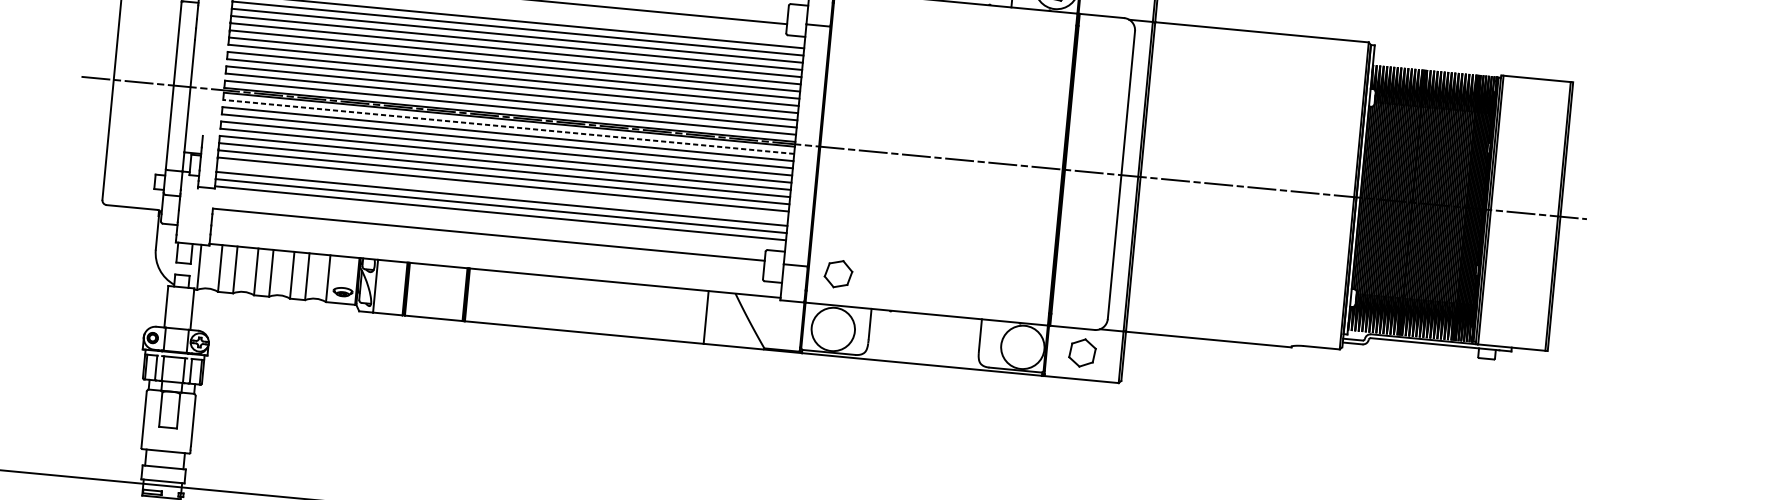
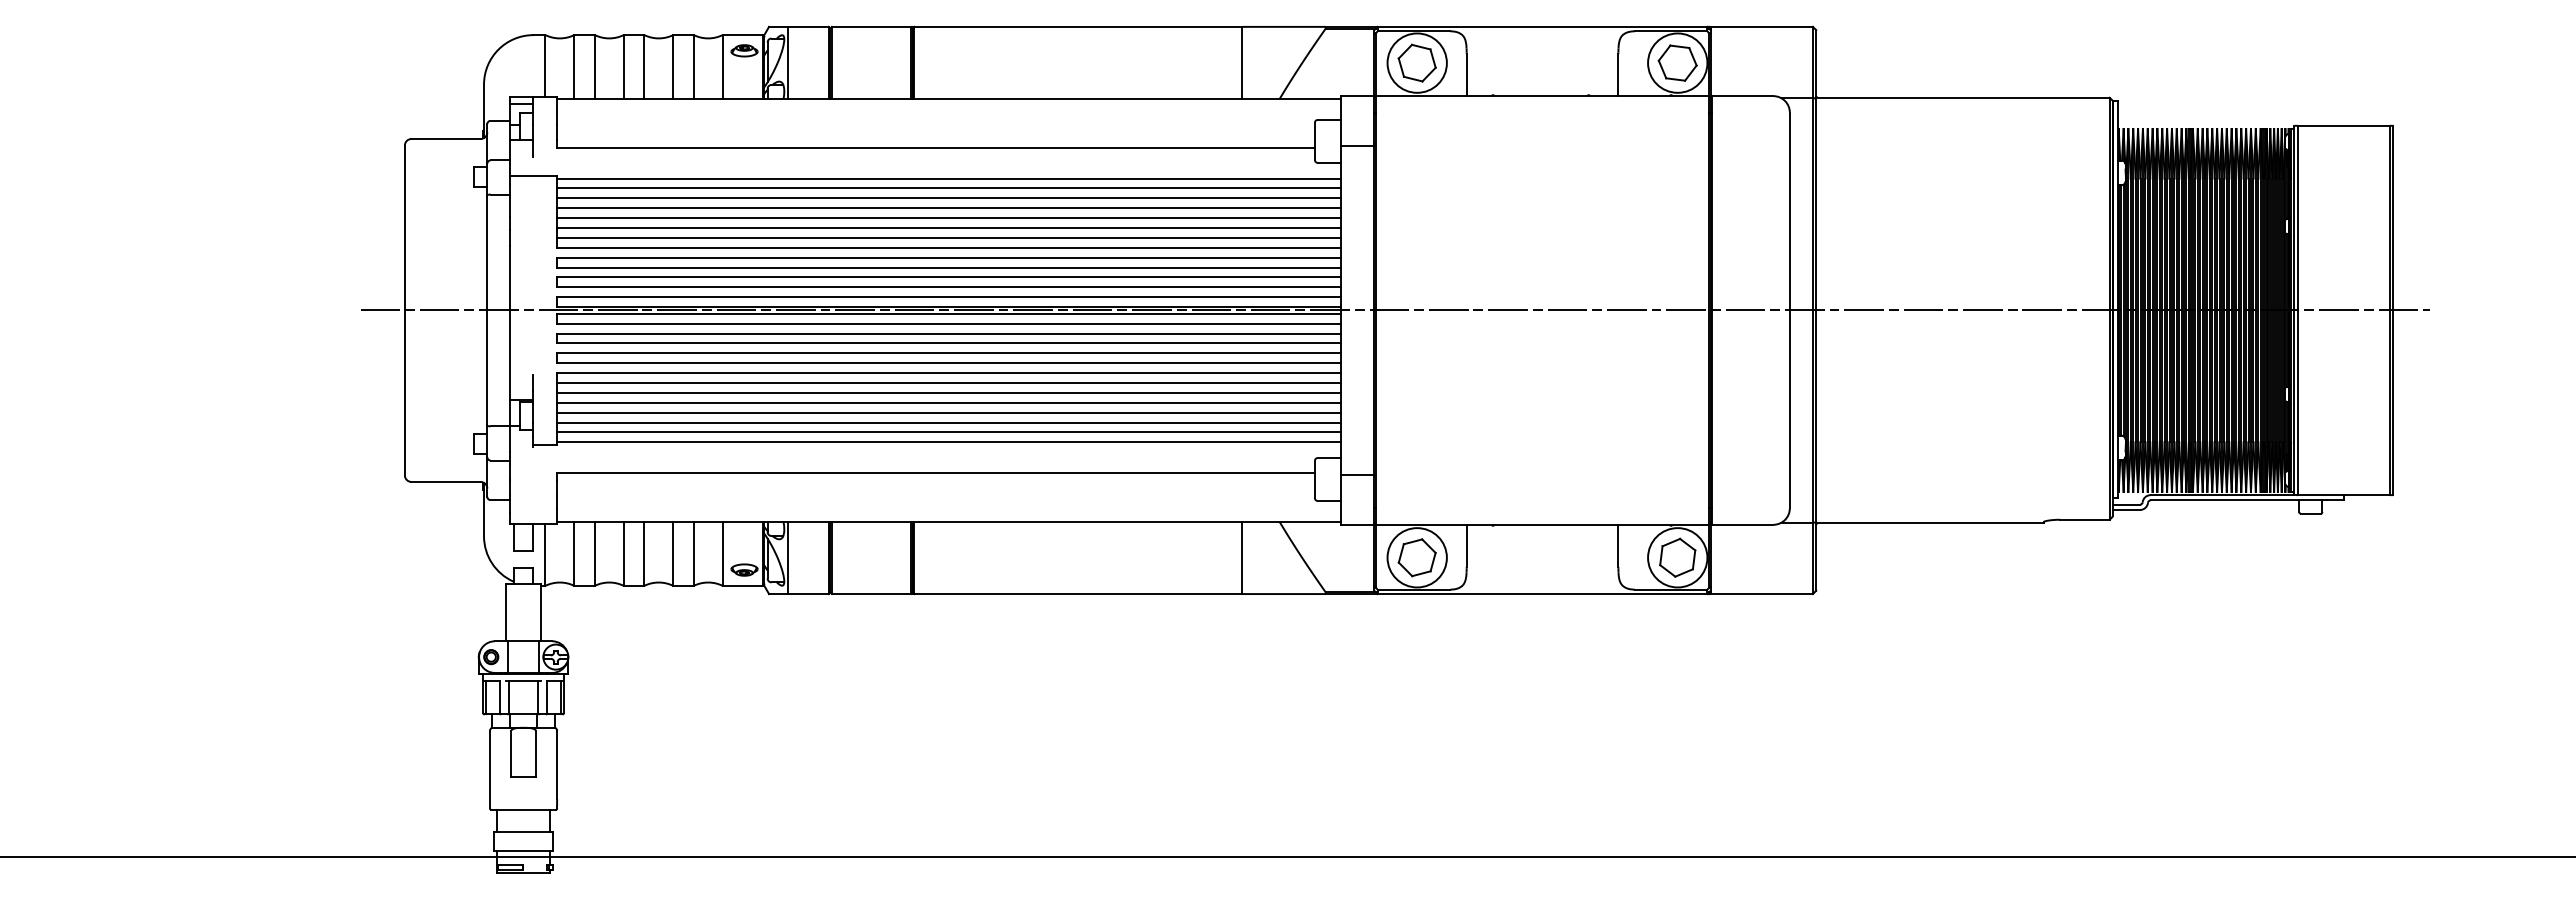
line: (508, 126) -> (948, 323), dashed -> solid
line: (502, 191) -> (948, 412), added
part: (838, 273) -> (1416, 557), moved
part: (1082, 352) -> (1677, 557), moved

